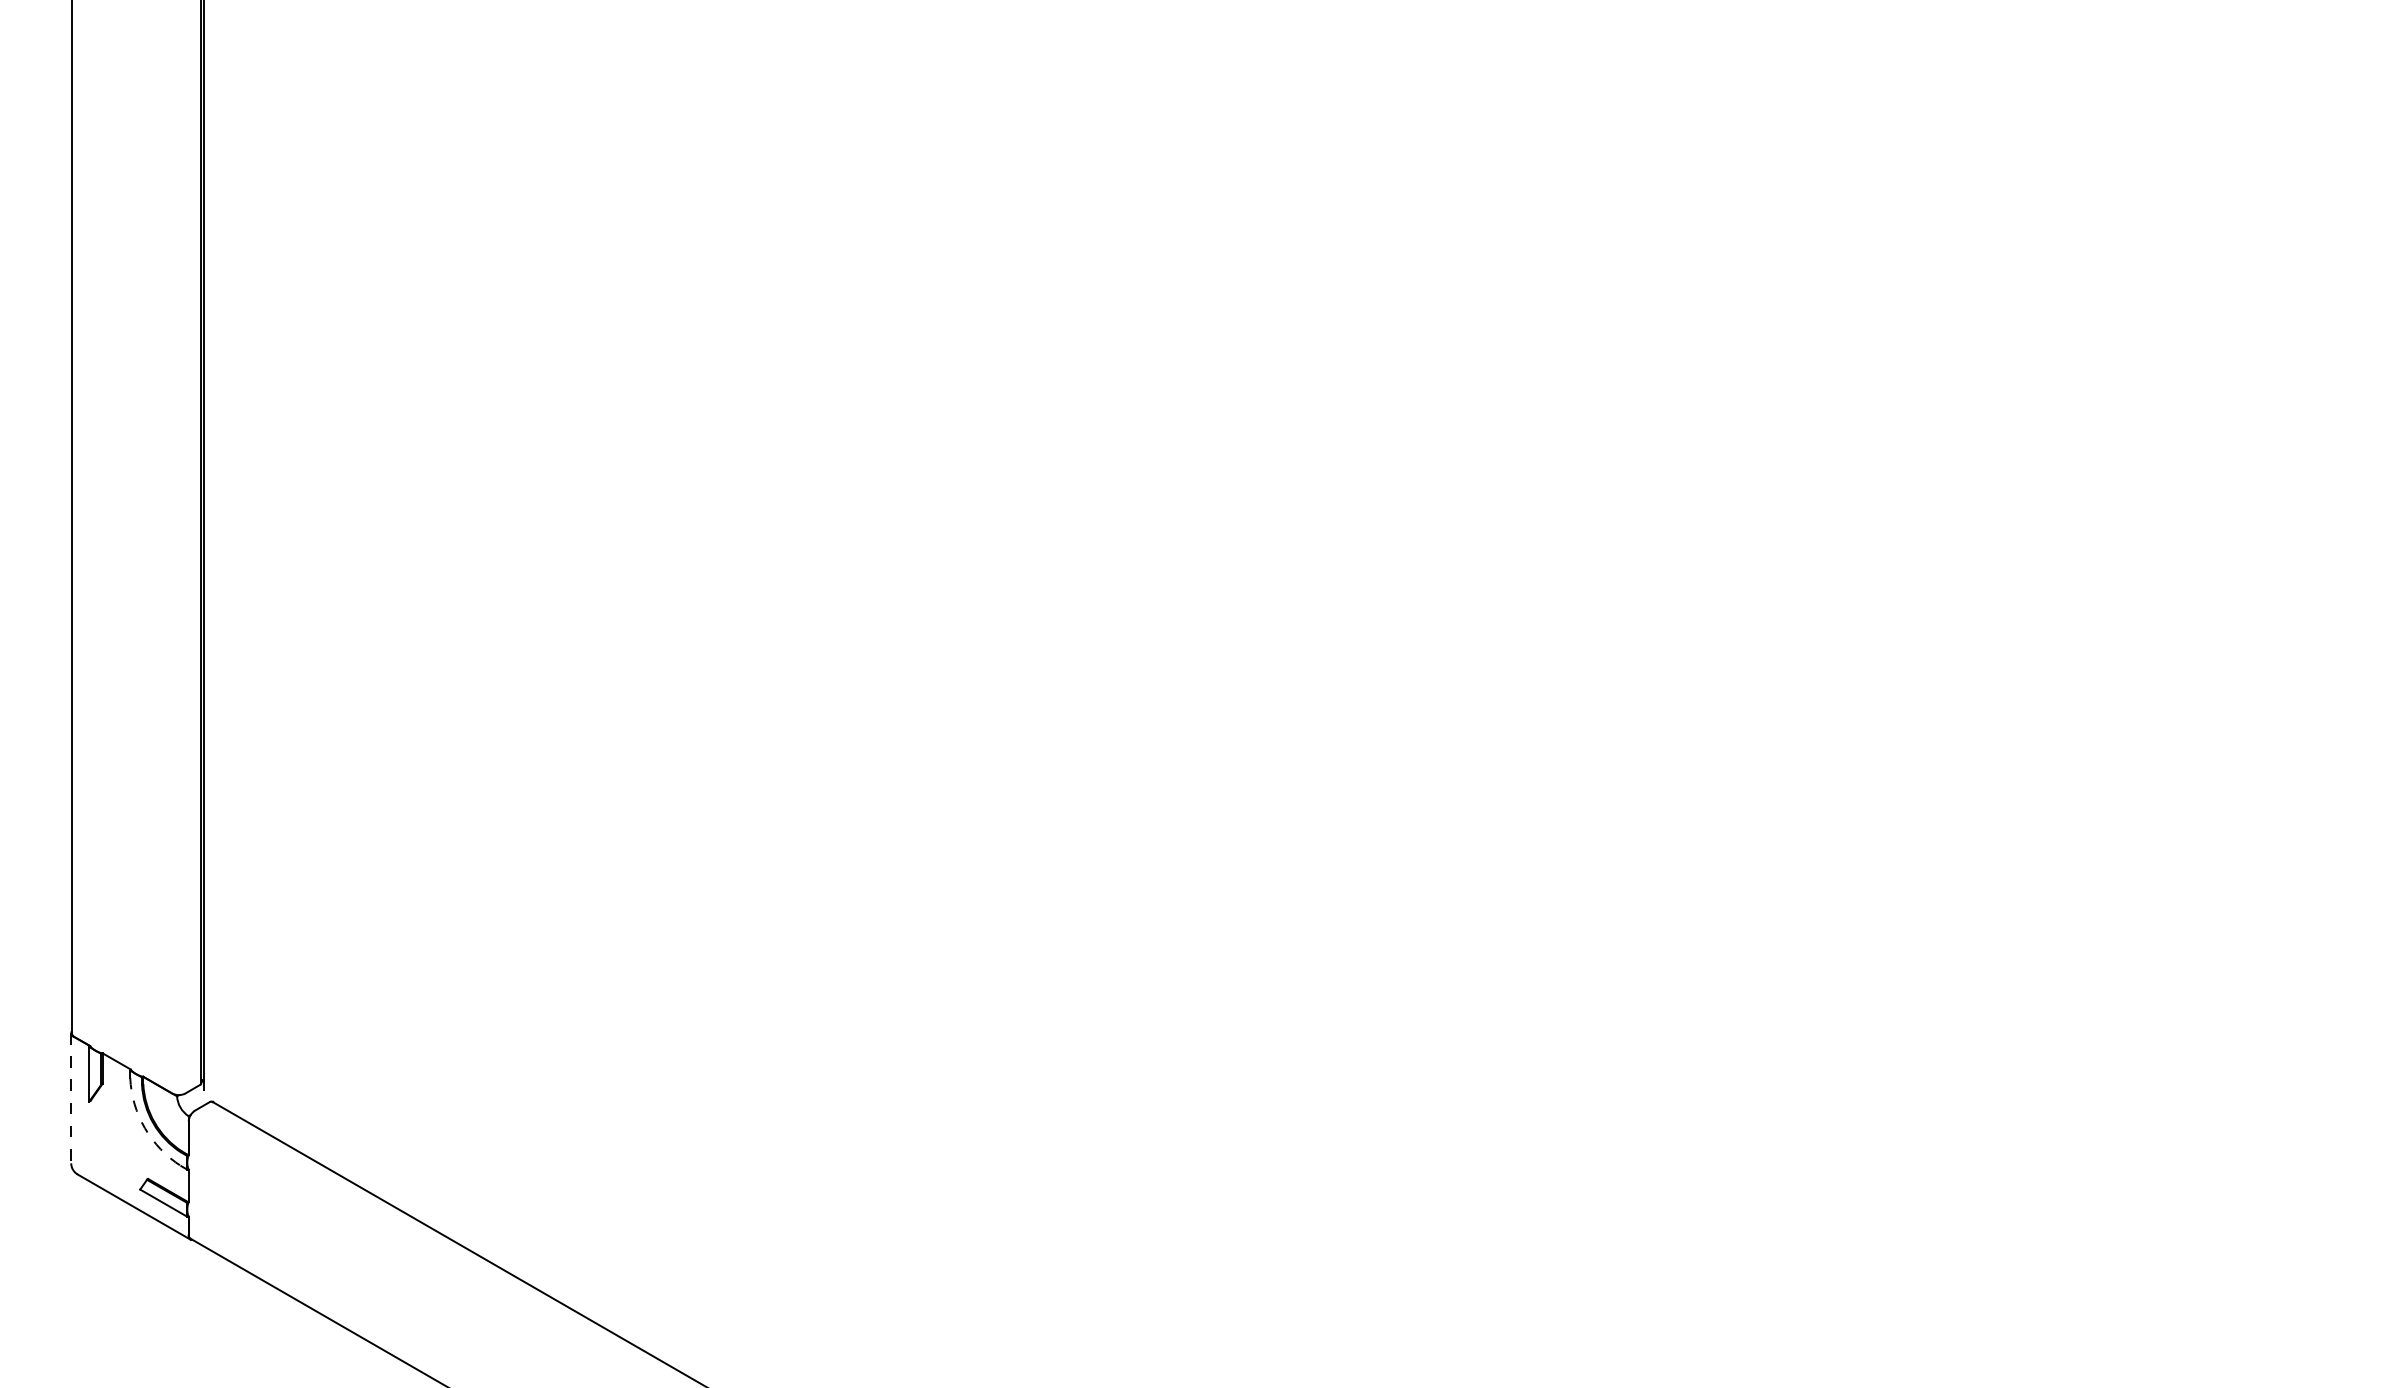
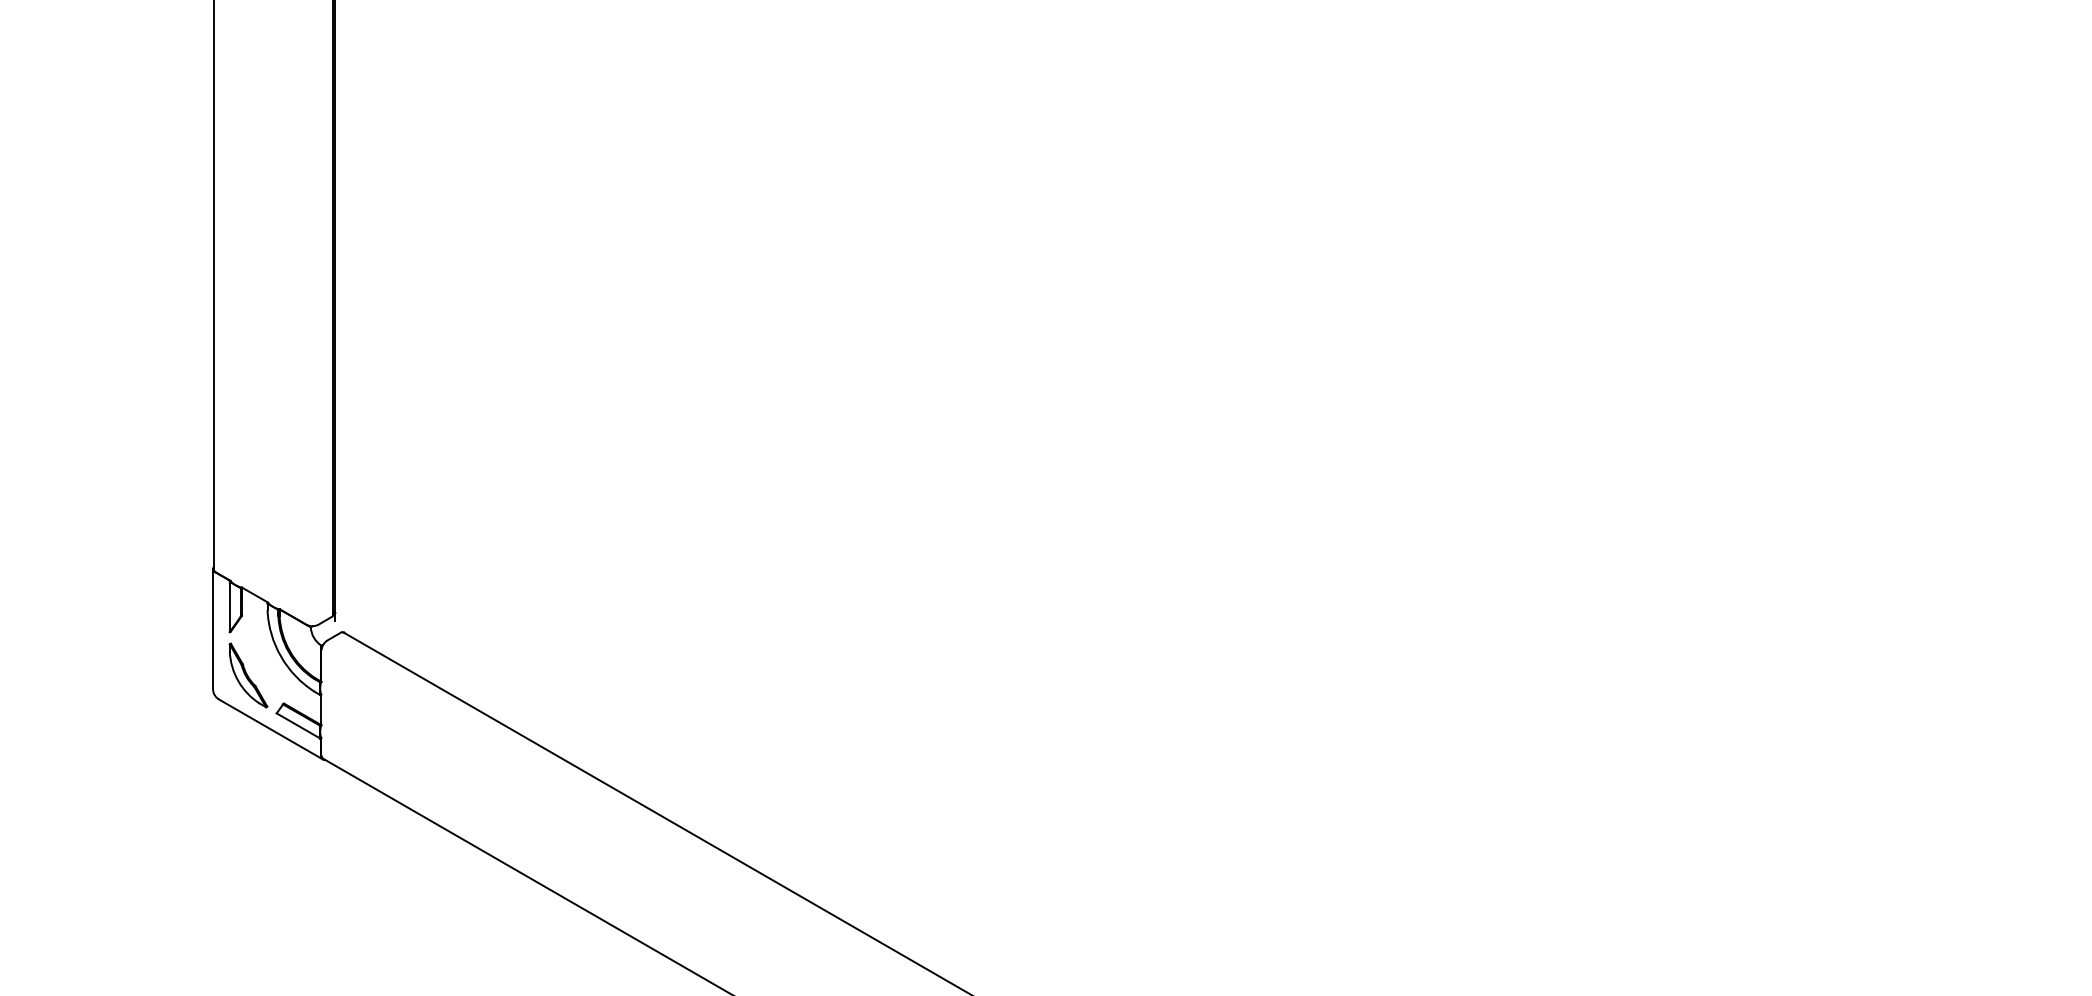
line: (71, 1098) -> (213, 629), dashed -> solid
arc: (144, 1128) -> (280, 657), dashed -> solid
part: (109, 1148) -> (248, 675), added

